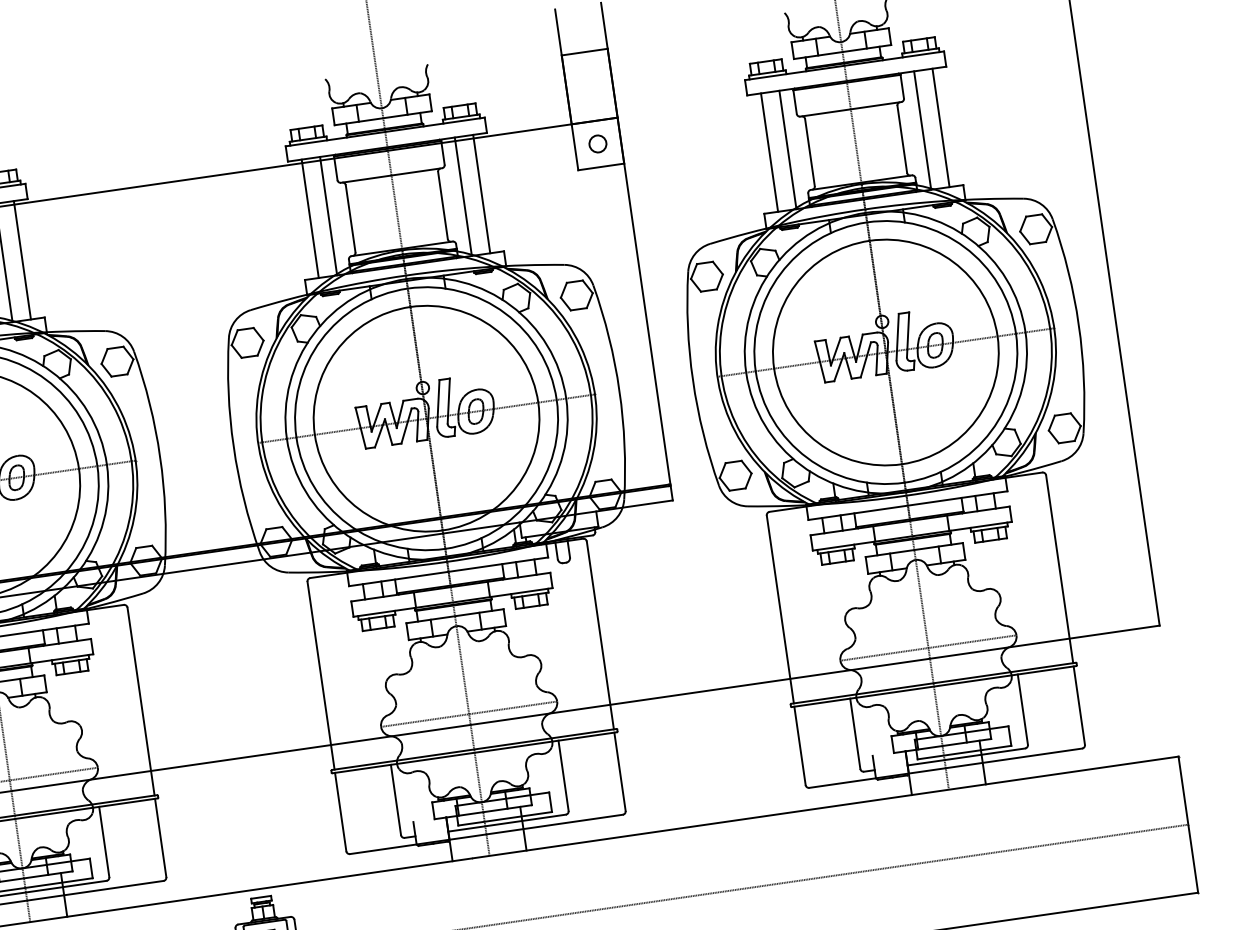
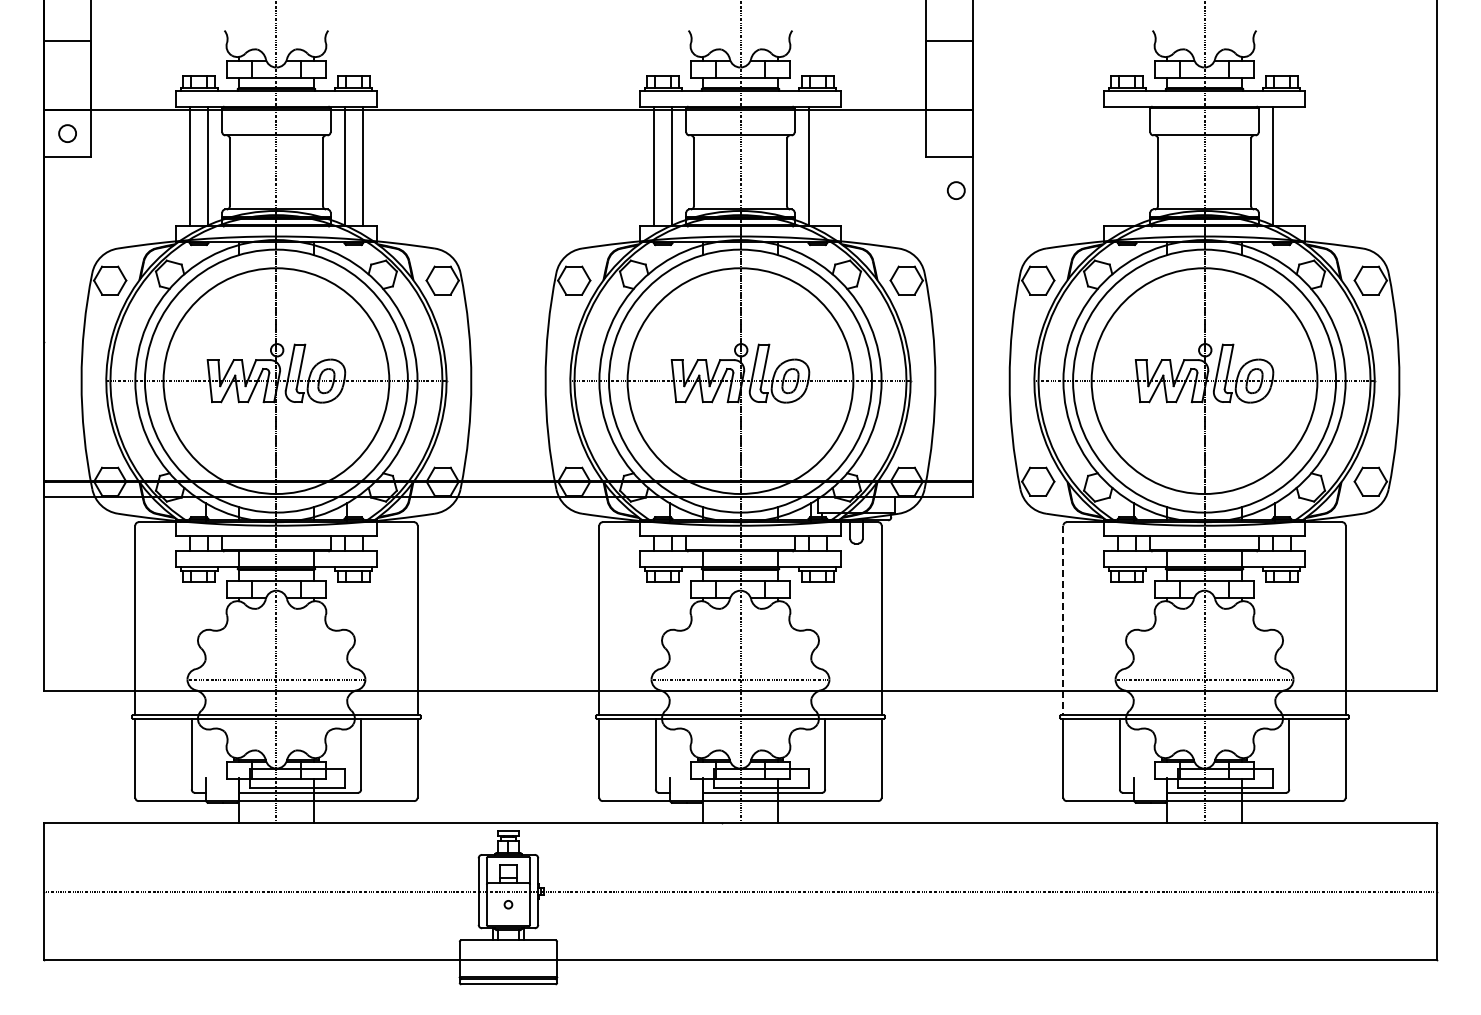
line: (941, 127) -> (1291, 166), removed
circle: (597, 143) -> (955, 190), moved
line: (787, 149) -> (1136, 166), removed
line: (769, 152) -> (1117, 166), removed
line: (482, 193) -> (827, 166), removed
line: (780, 609) -> (1063, 620), solid -> dashed

